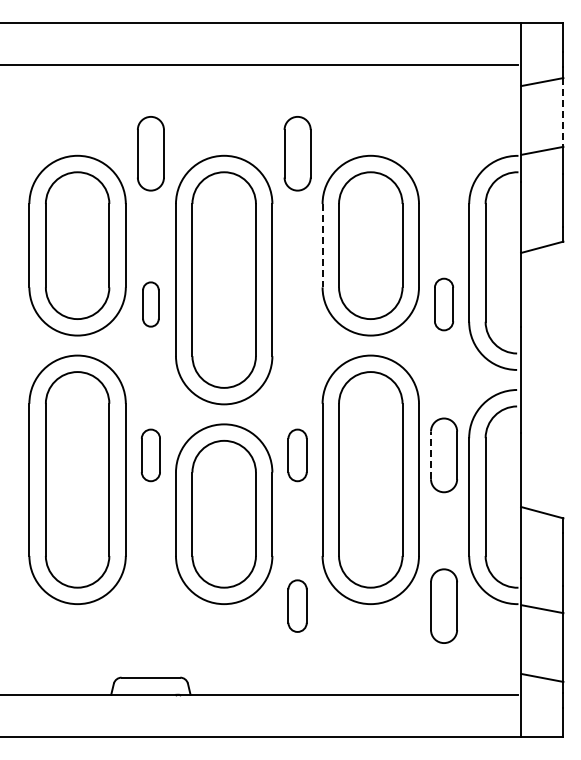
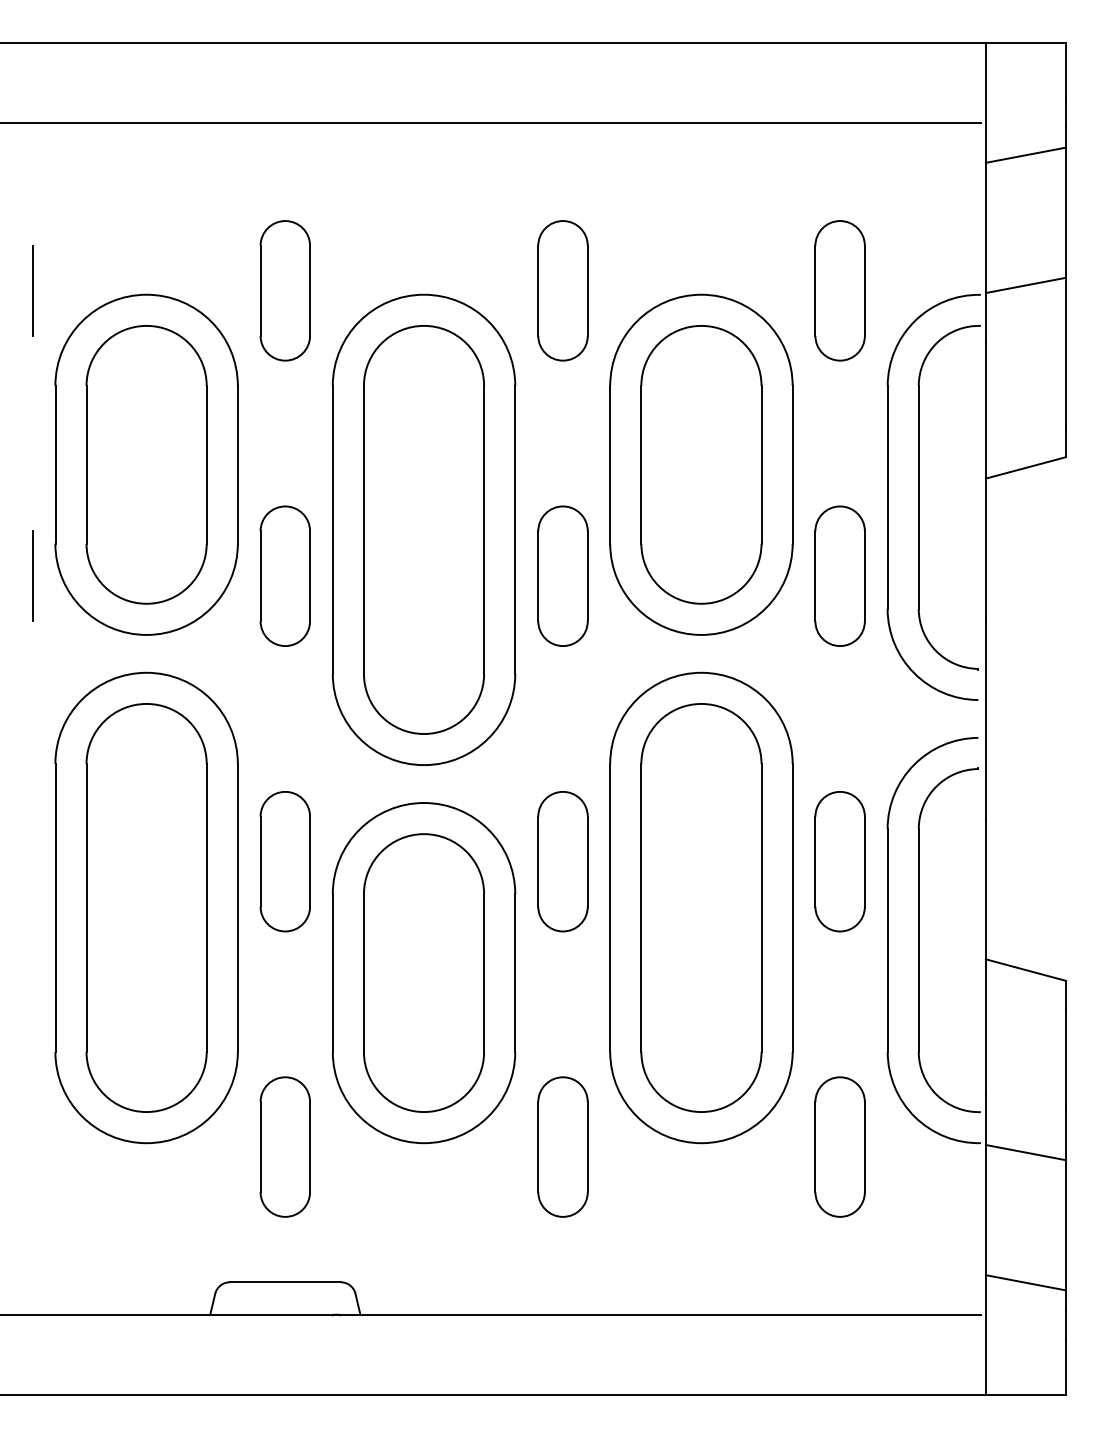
line: (563, 112) -> (1066, 212), dashed -> solid
line: (17, 153) -> (32, 290), added
part: (443, 153) -> (839, 290), added
line: (322, 245) -> (610, 464), dashed -> solid
line: (17, 304) -> (32, 576), added
part: (150, 304) -> (284, 576), size x1.67
part: (297, 304) -> (562, 576), added
part: (443, 304) -> (839, 576), size x1.43
part: (150, 455) -> (284, 861), size x1.43
part: (297, 455) -> (562, 861), size x1.43
line: (431, 455) -> (816, 861), dashed -> solid
part: (150, 605) -> (284, 1145), added
part: (297, 605) -> (562, 1145), size x1.43

